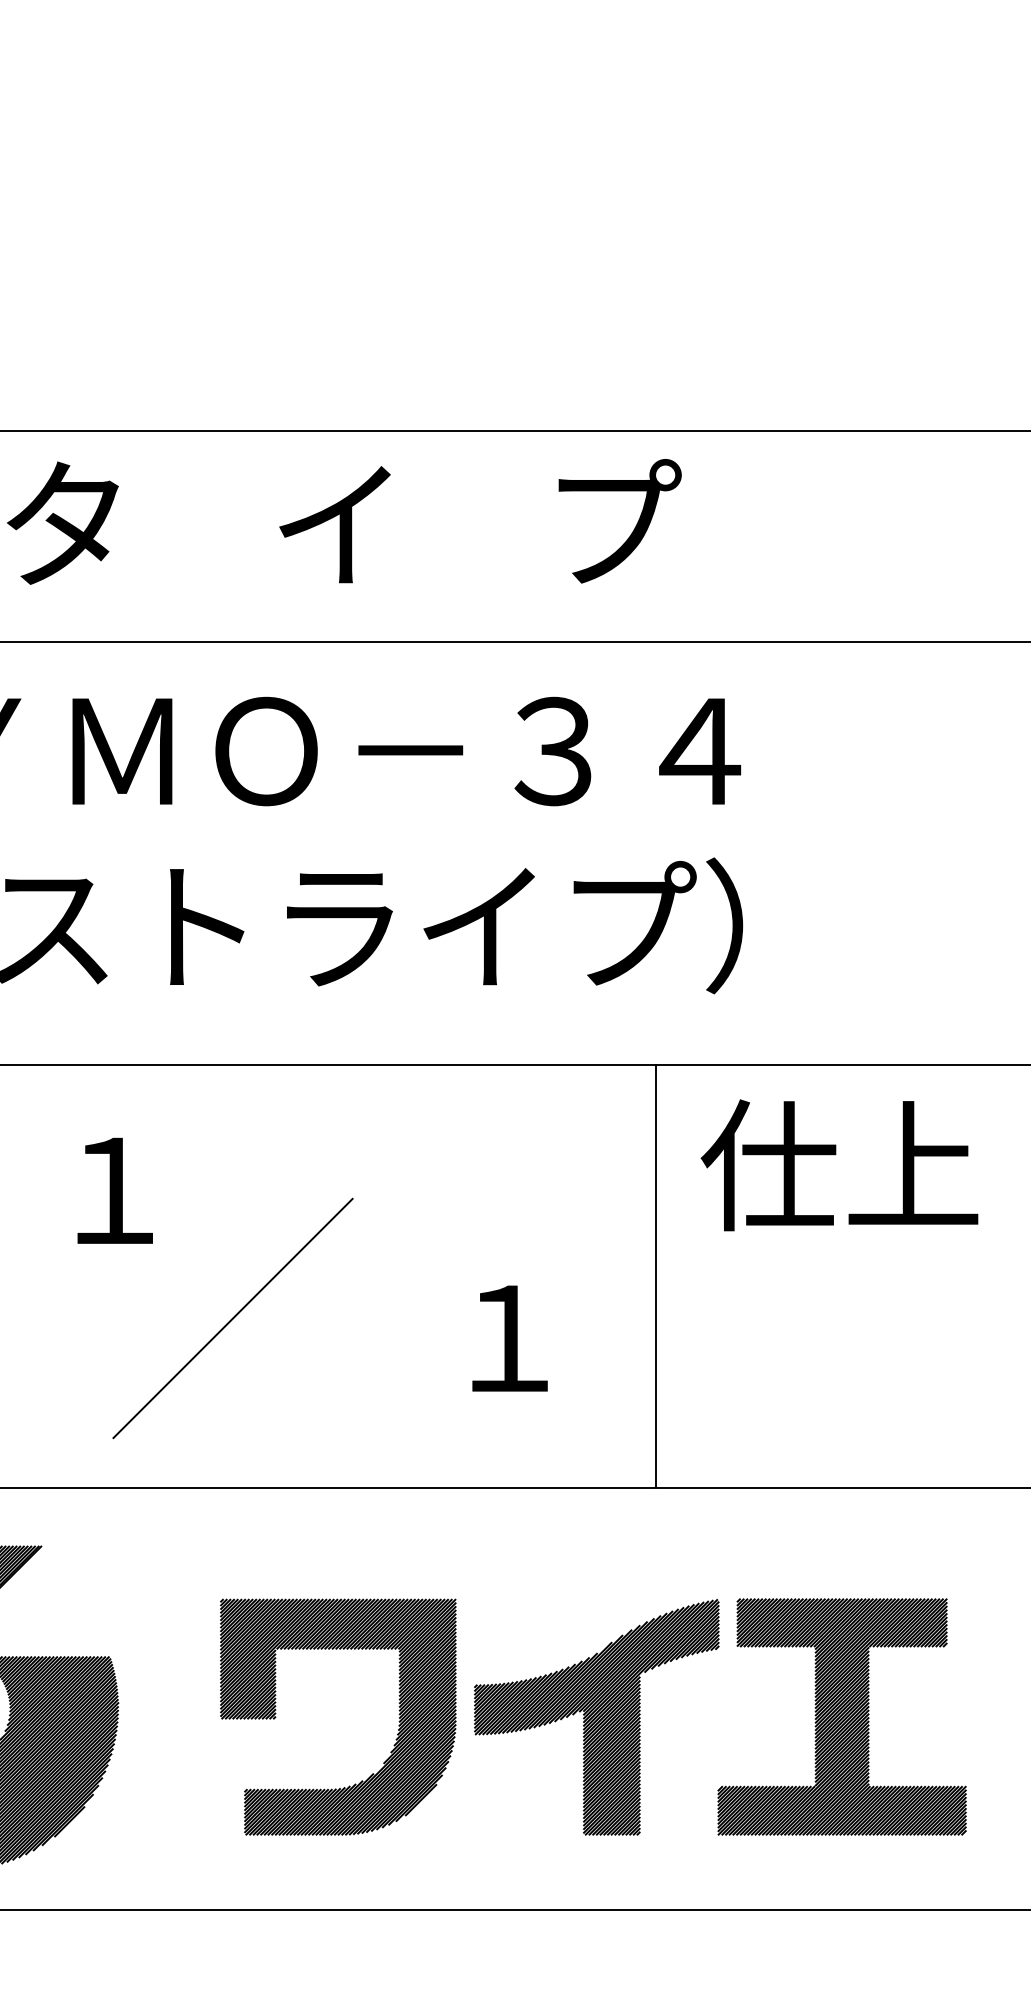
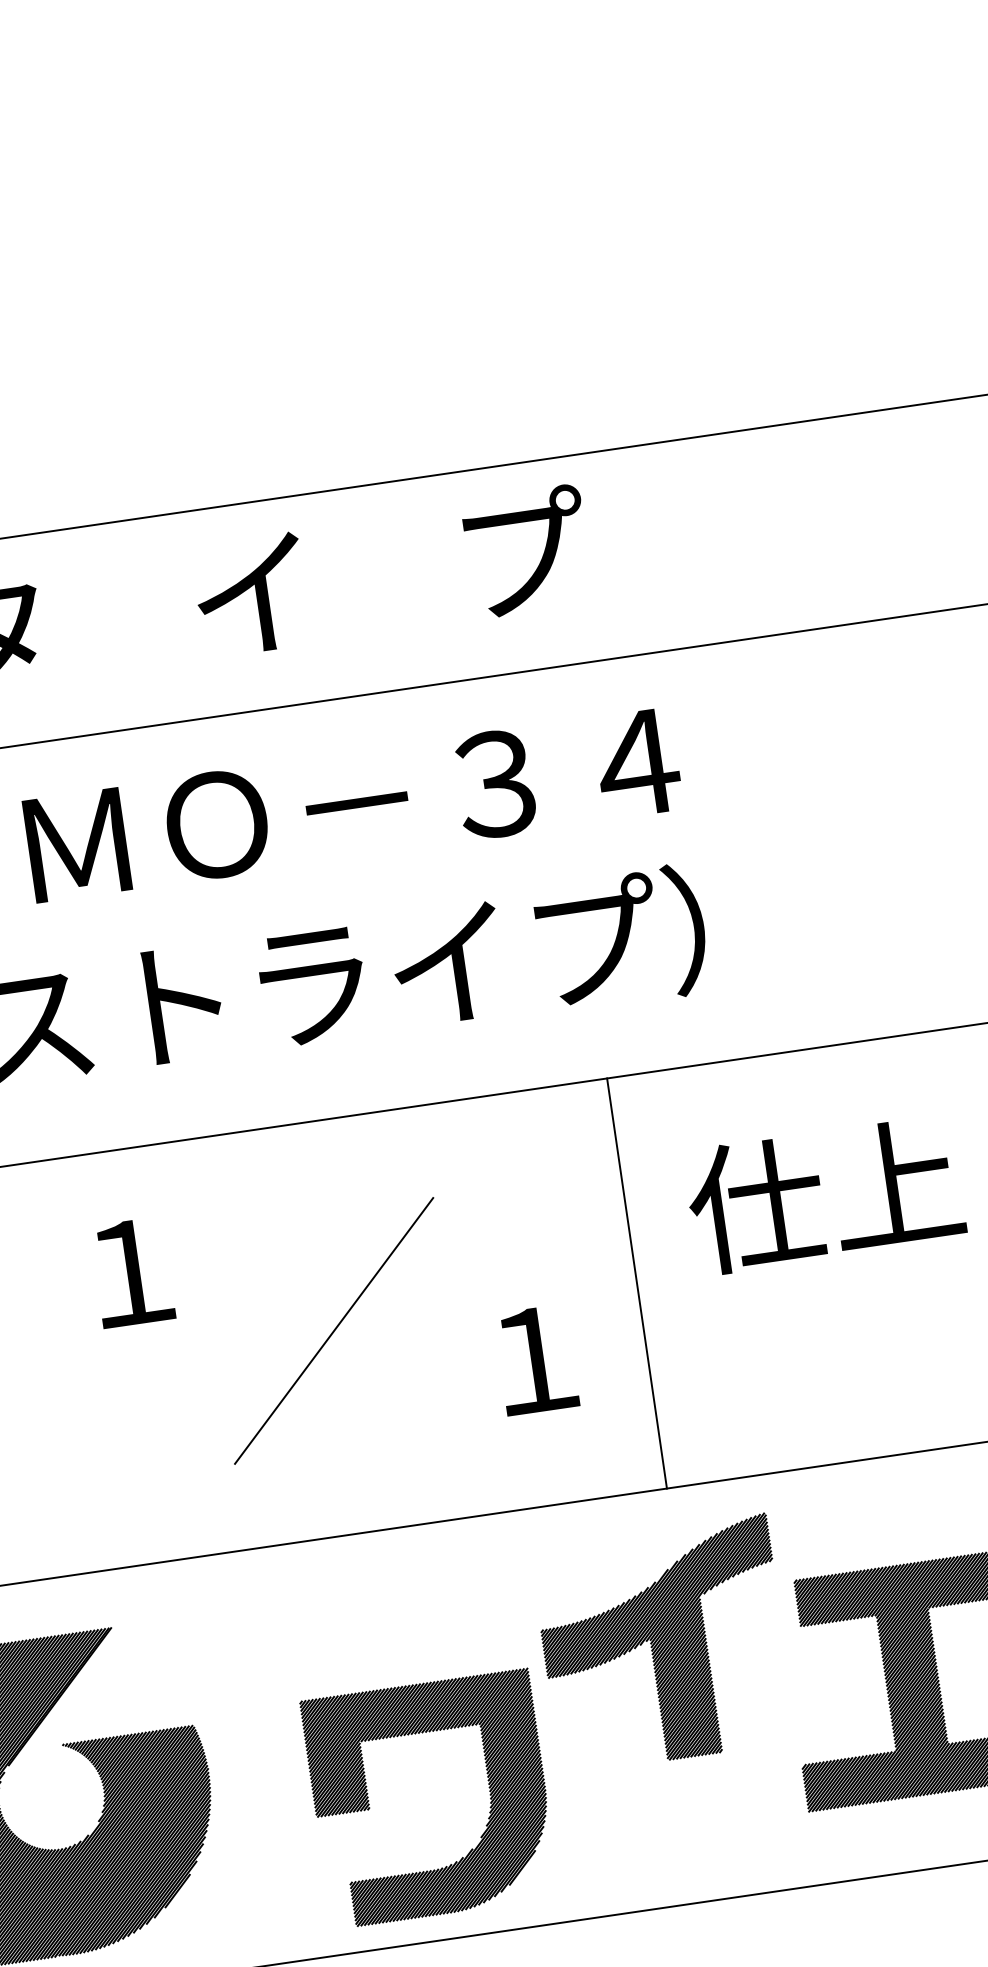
text: (839, 1165) -> (824, 1194), moved
line: (655, 1275) -> (636, 1282), moved
line: (232, 1318) -> (333, 1331), moved
part: (398, 1714) -> (488, 1787), moved
part: (596, 1717) -> (663, 1644), moved

